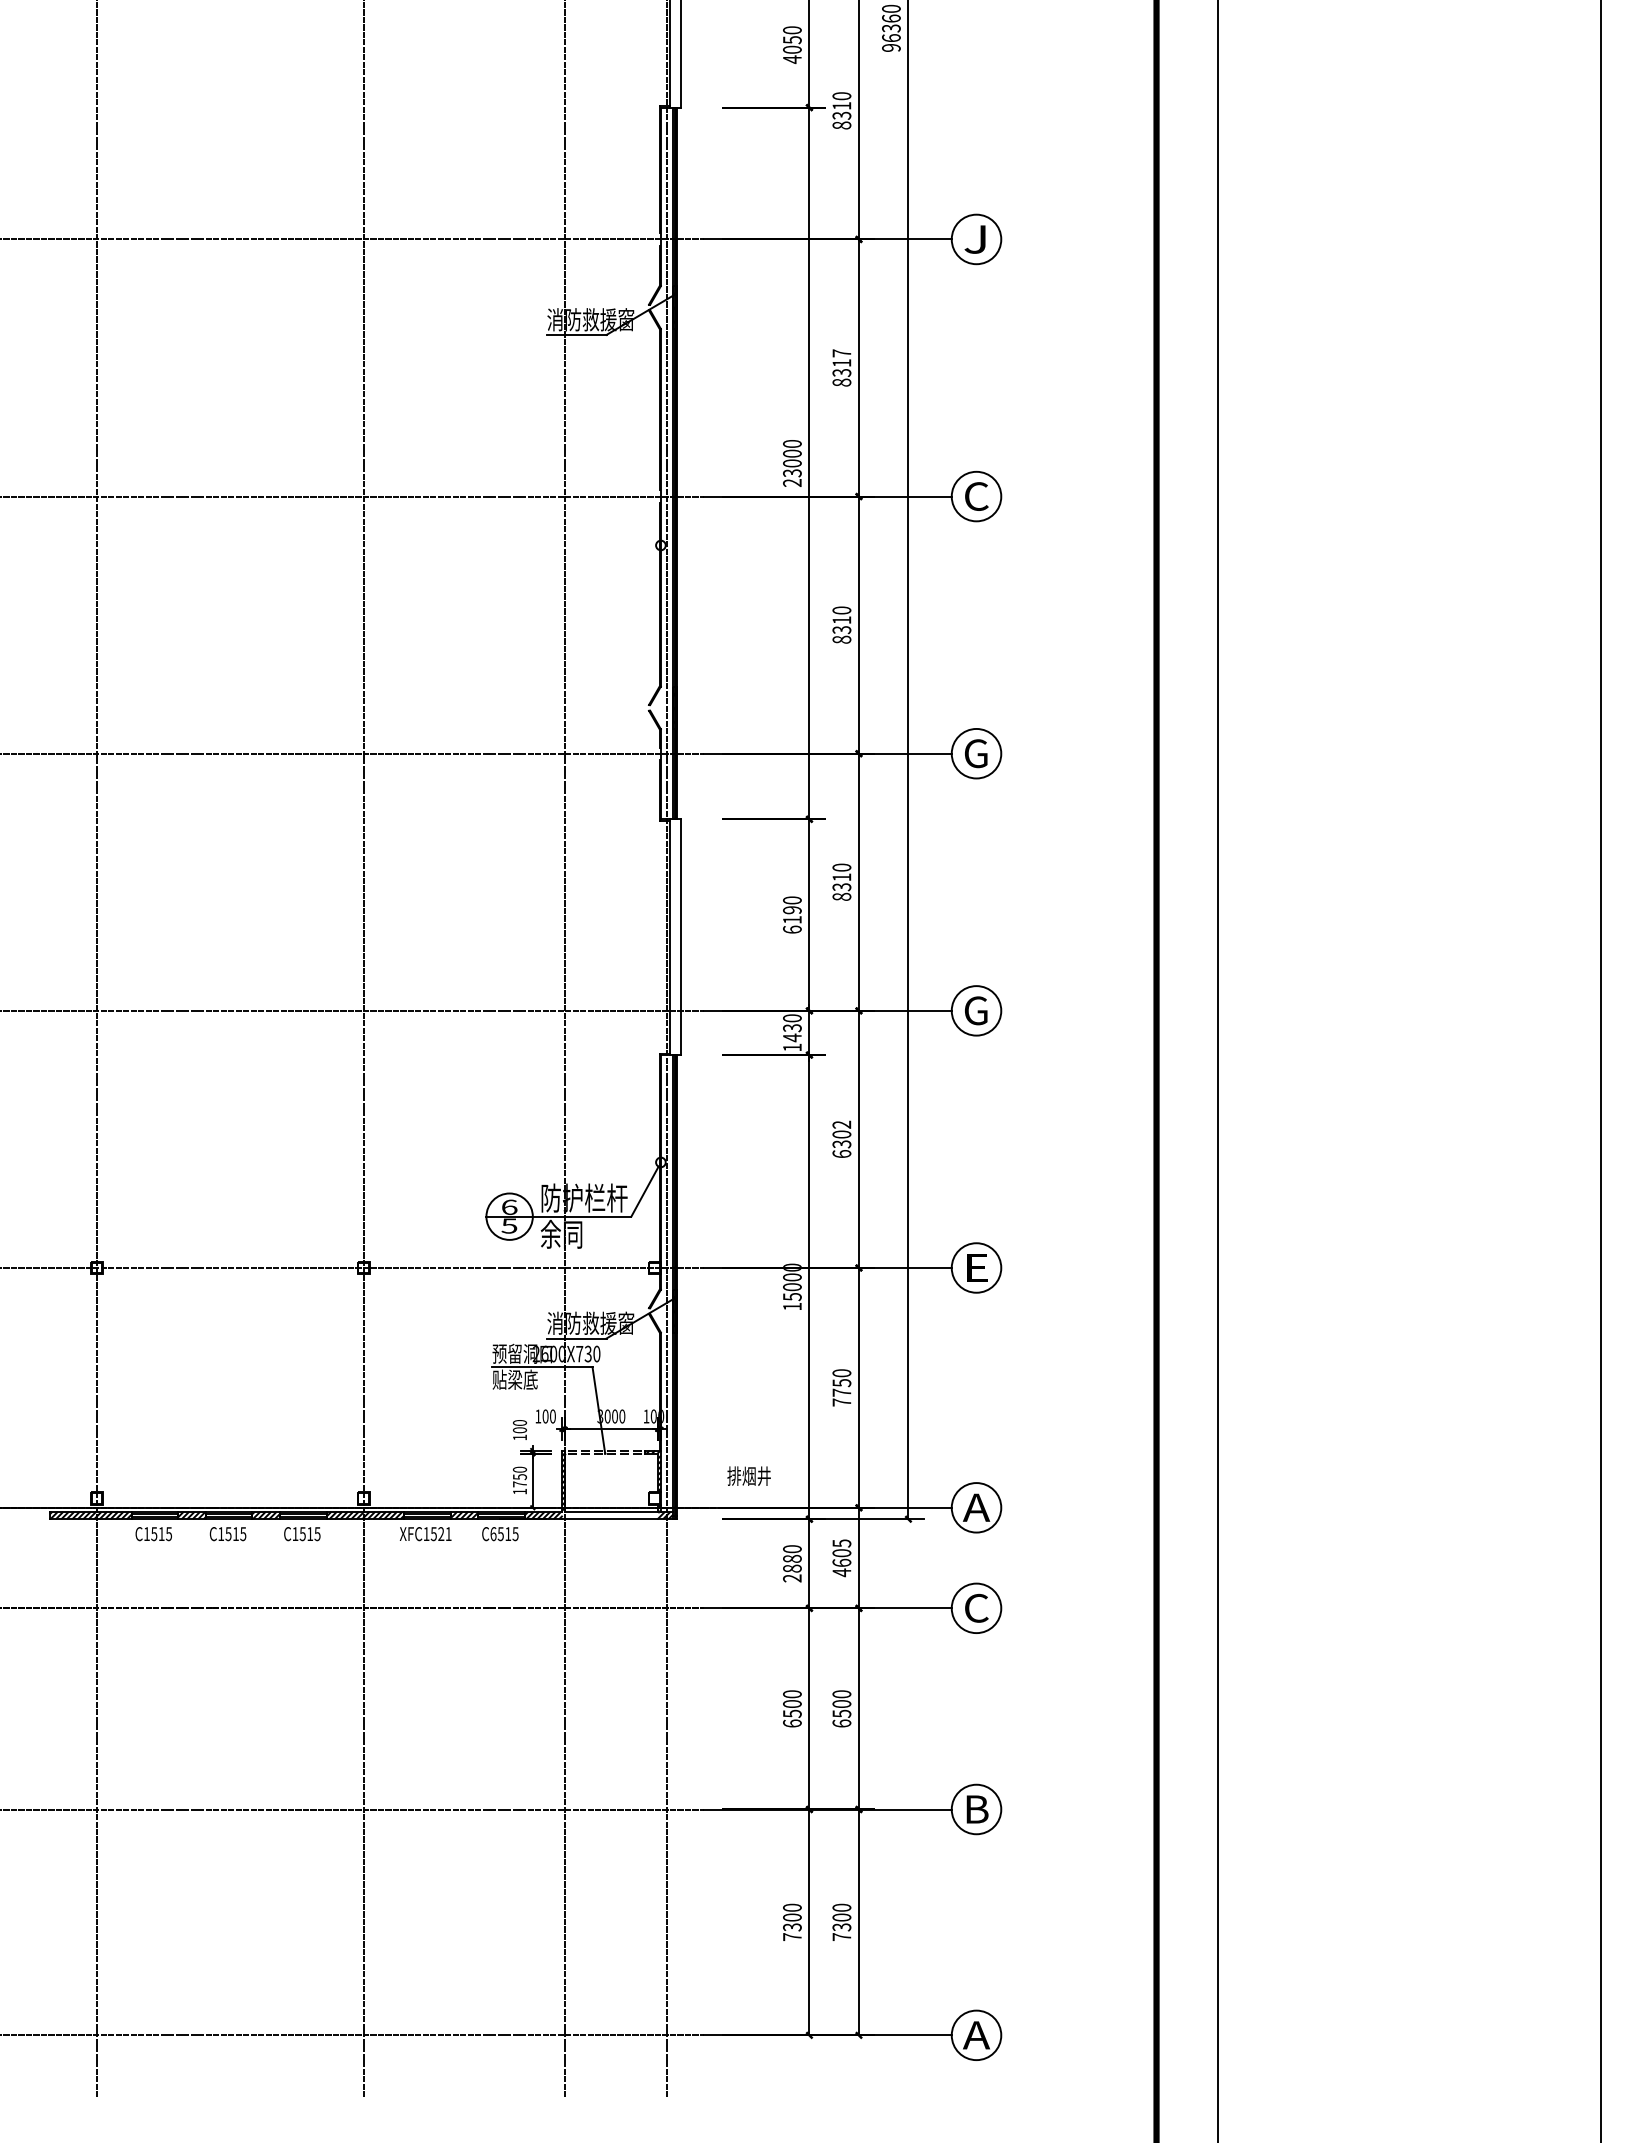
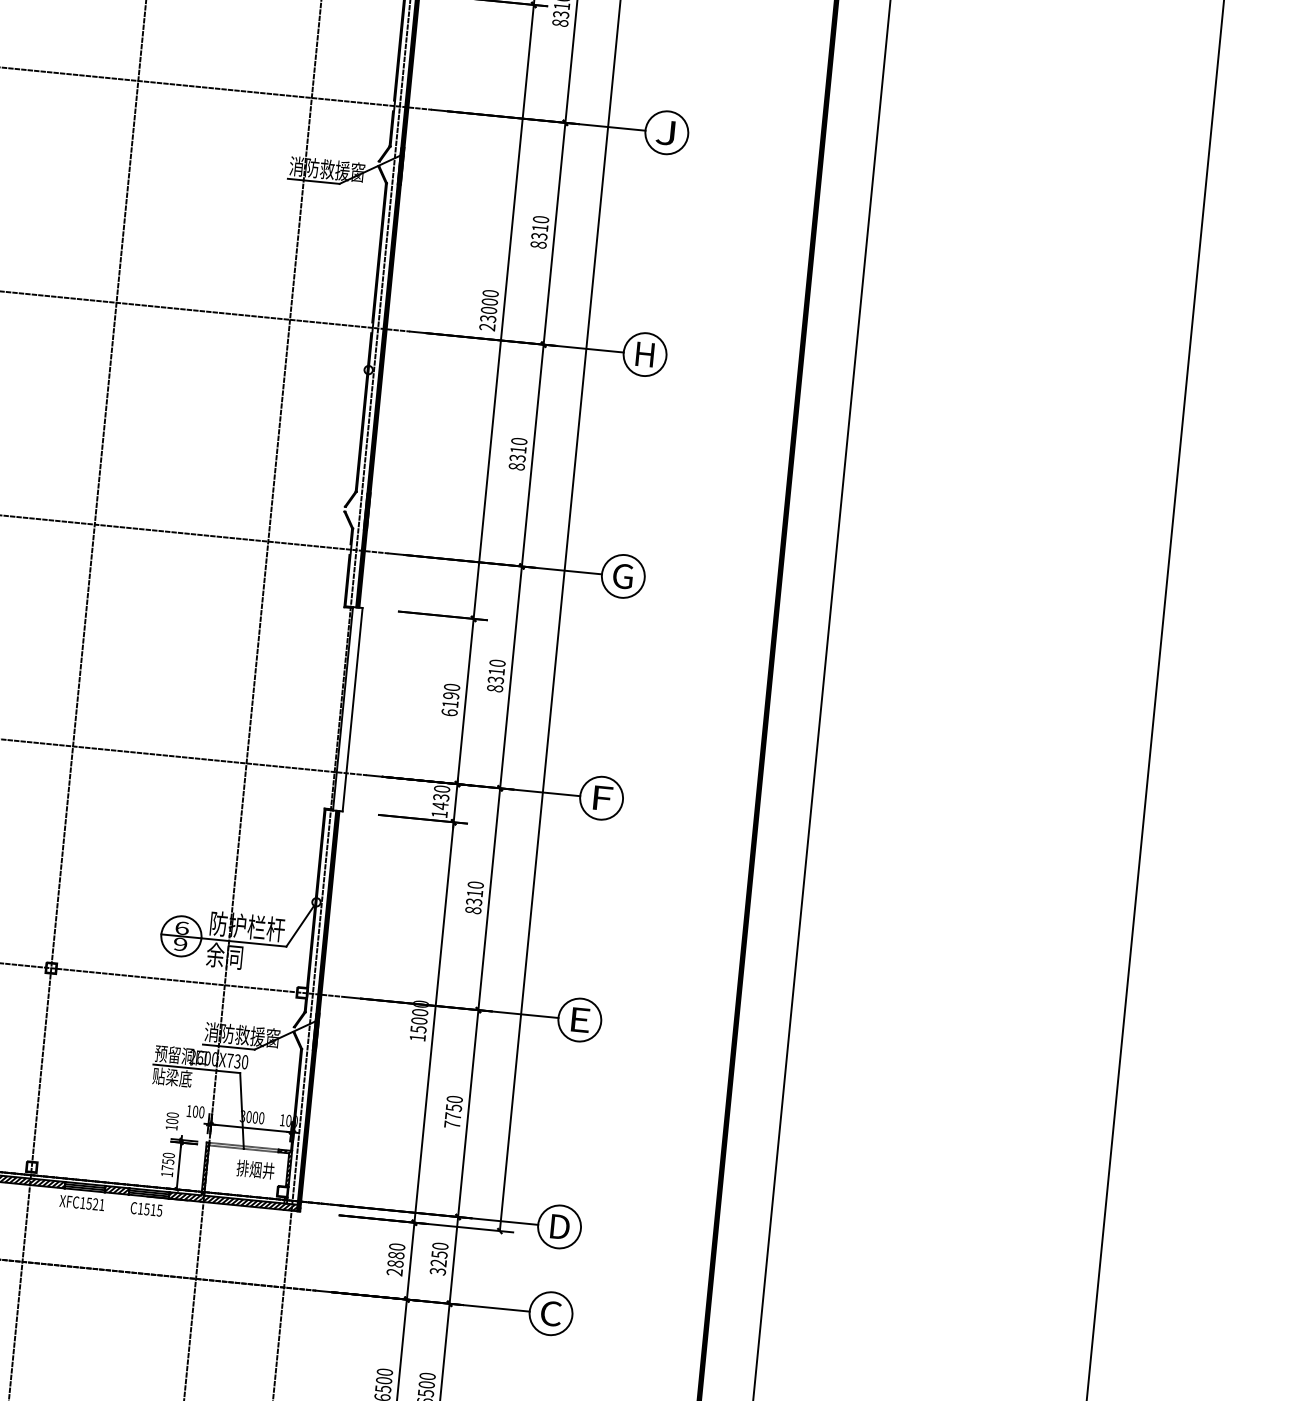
text: (841, 353) -> (540, 219), 8317 -> 8310
text: (976, 496) -> (645, 354), C -> H
text: (976, 1010) -> (601, 797), G -> F
text: (841, 1139) -> (474, 897), 6302 -> 8310
text: (509, 1225) -> (180, 943), 5 -> 9
text: (748, 1475) -> (255, 1168), moved
text: (976, 1507) -> (559, 1226), A -> D
hatch: (610, 1515) -> (243, 1202), added
text: (493, 1534) -> (140, 1209), C6515 -> C1515
text: (841, 1558) -> (438, 1259), 4605 -> 3250

